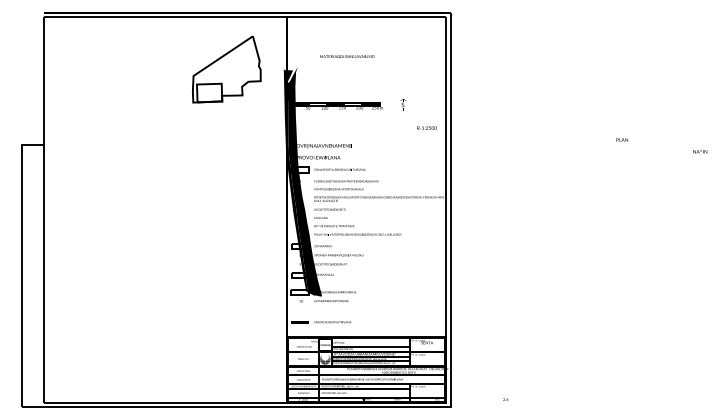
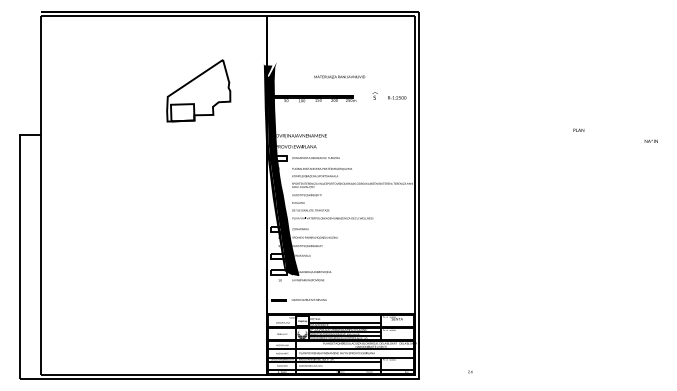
text: (347, 56) -> (339, 76), moved
part: (226, 69) -> (198, 90), moved
text: (426, 127) -> (396, 97), moved

